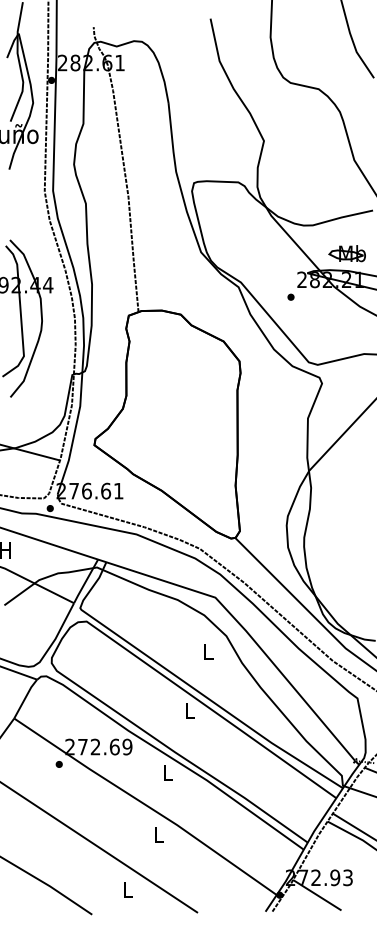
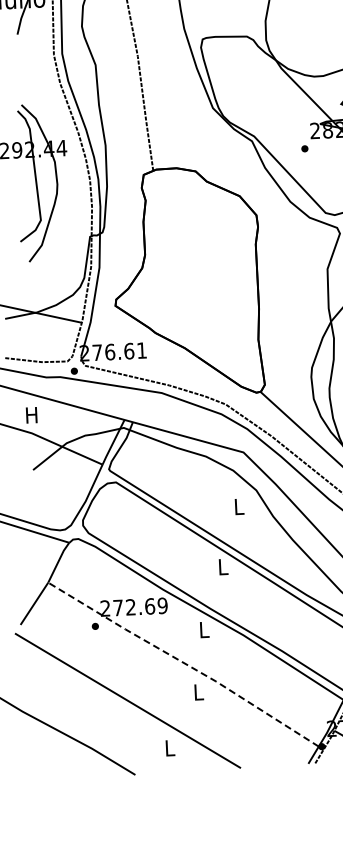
line: (146, 805) -> (184, 663), solid -> dashed

